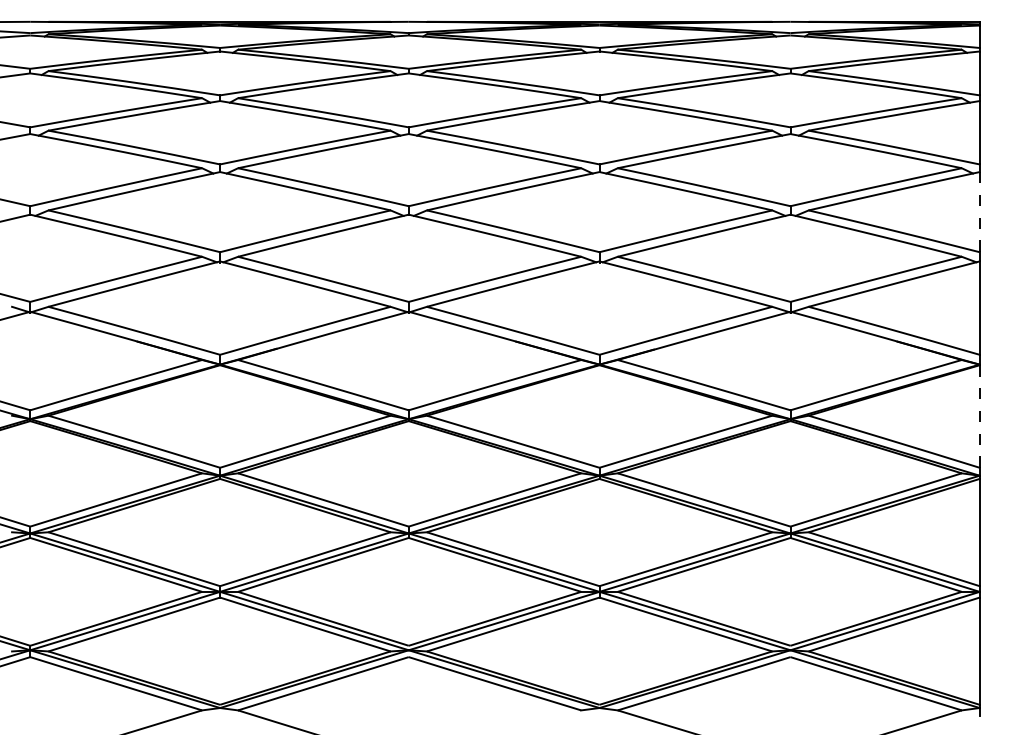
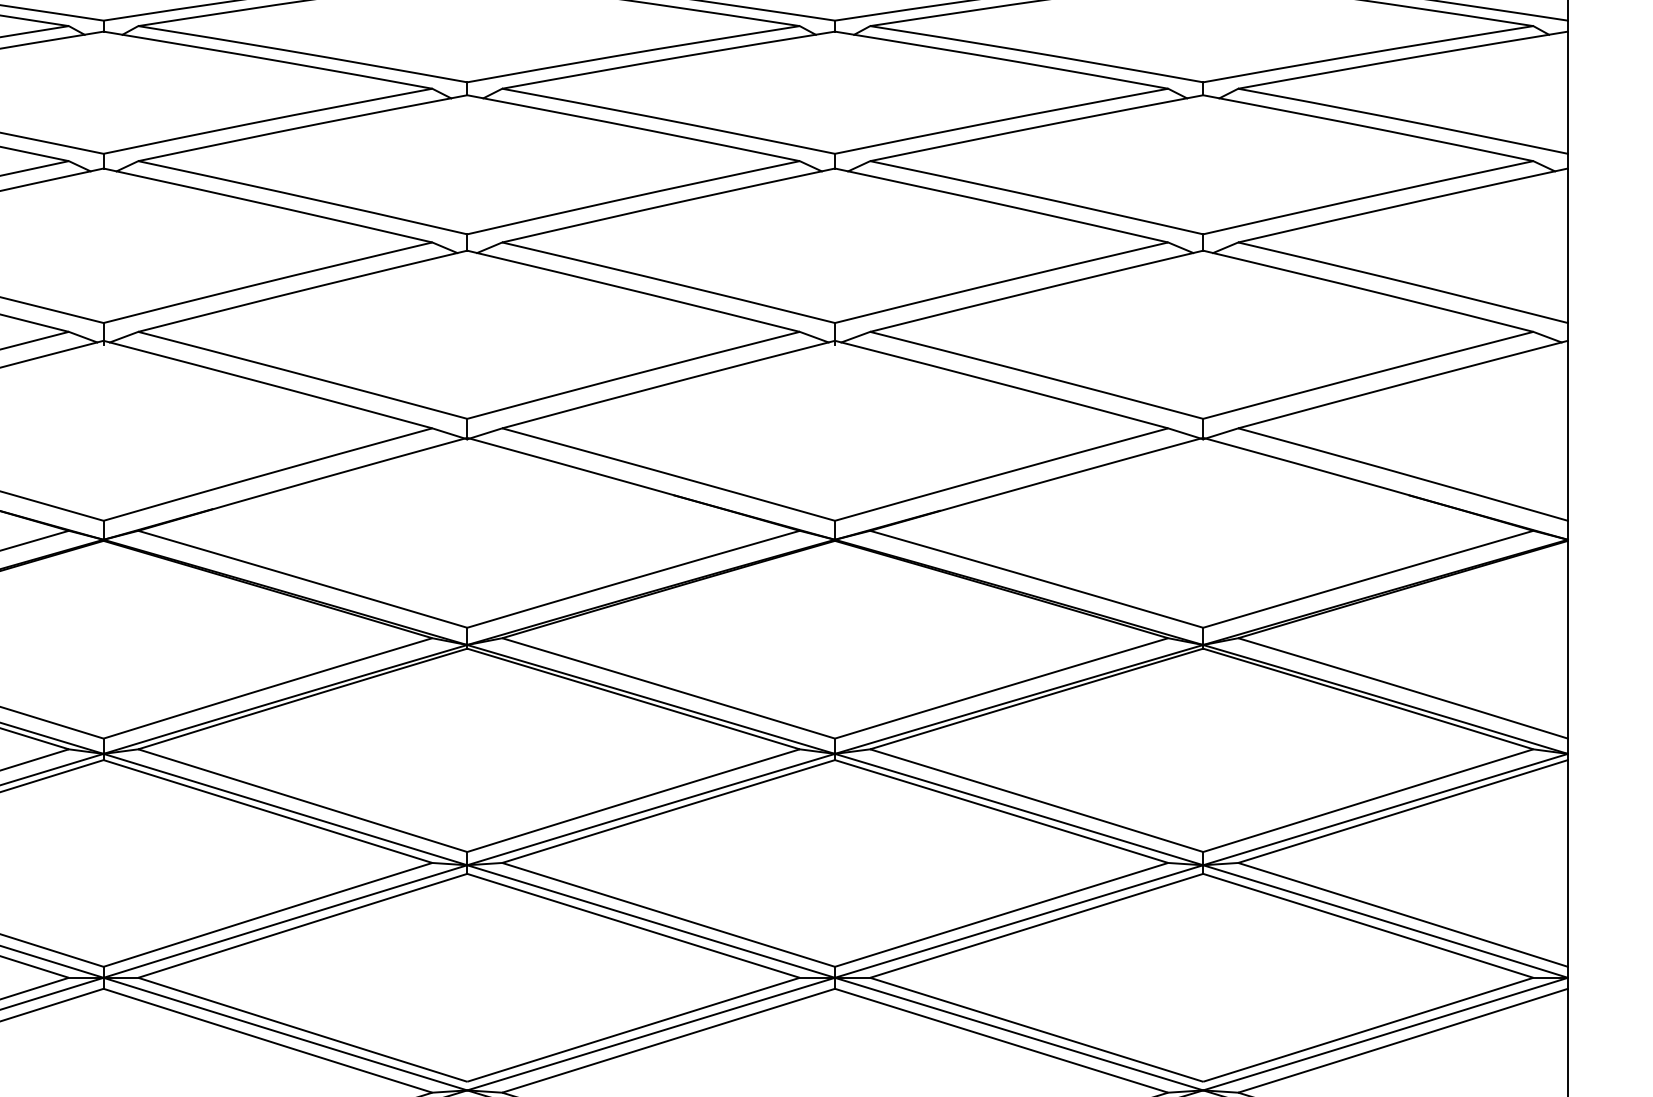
line: (979, 212) -> (1567, 246), dashed -> solid
line: (979, 417) -> (1567, 641), dashed -> solid

